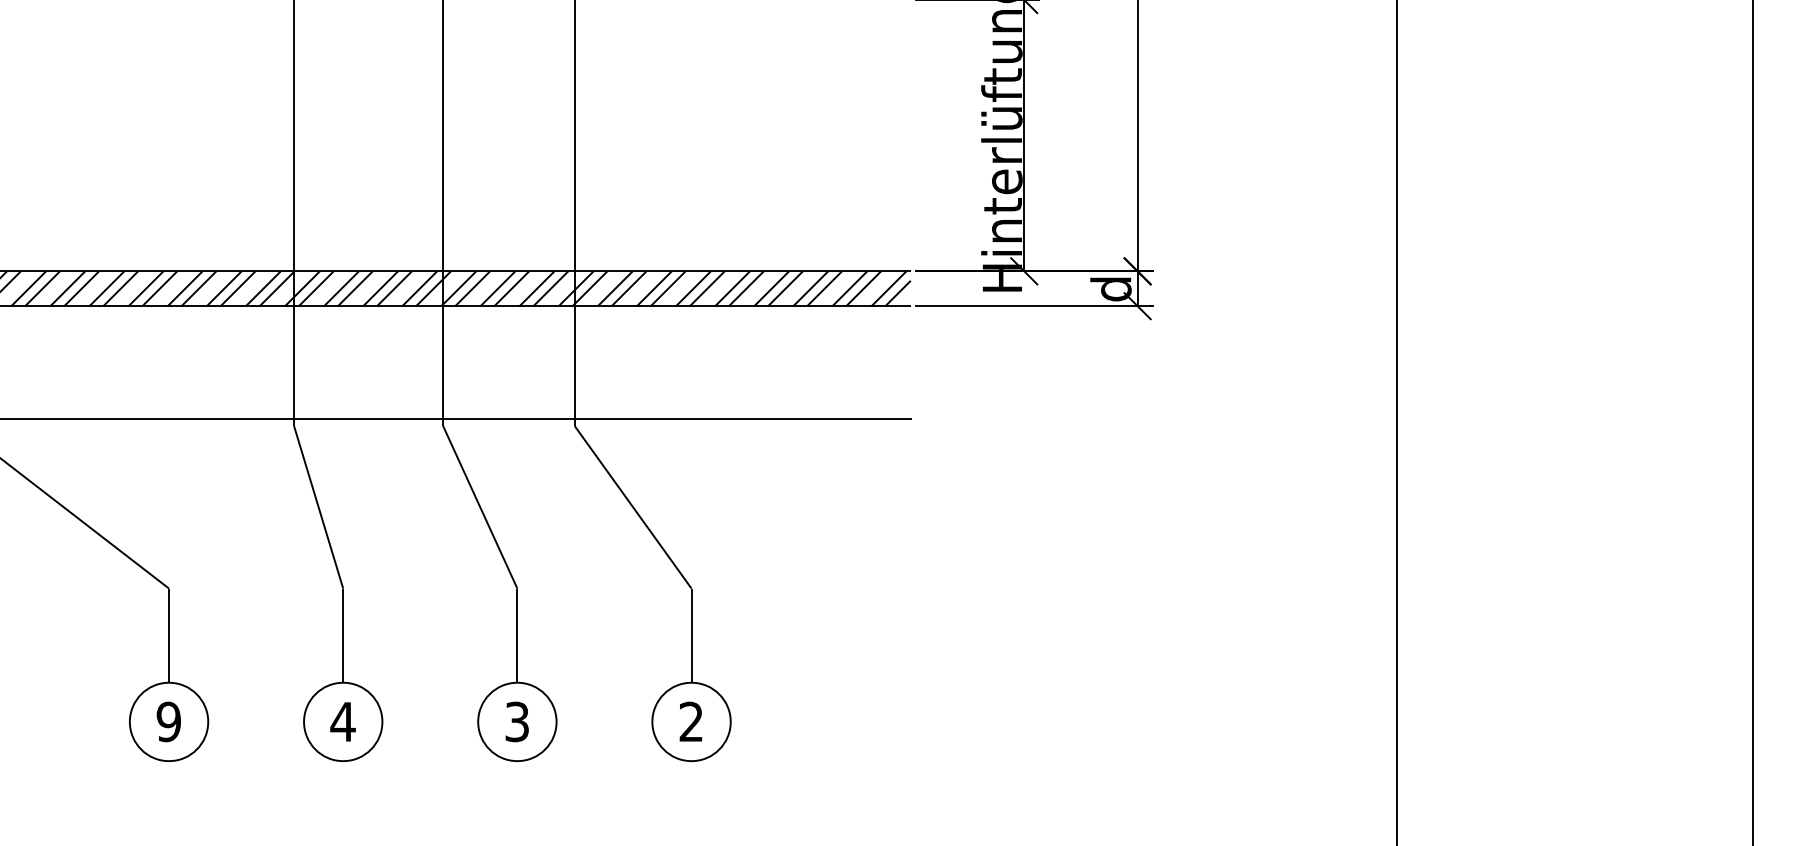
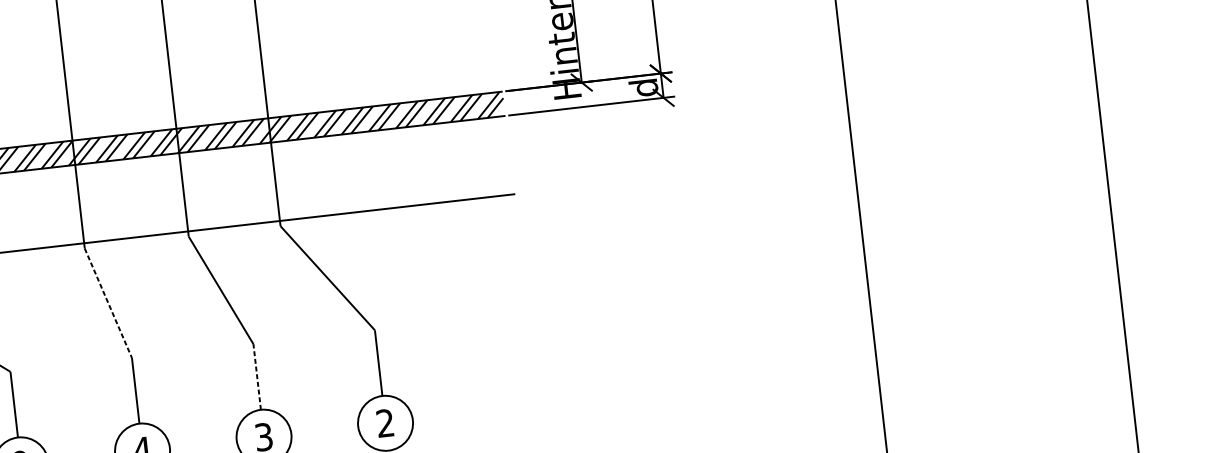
line: (318, 507) -> (108, 303), solid -> dashed
line: (517, 635) -> (257, 376), solid -> dashed

